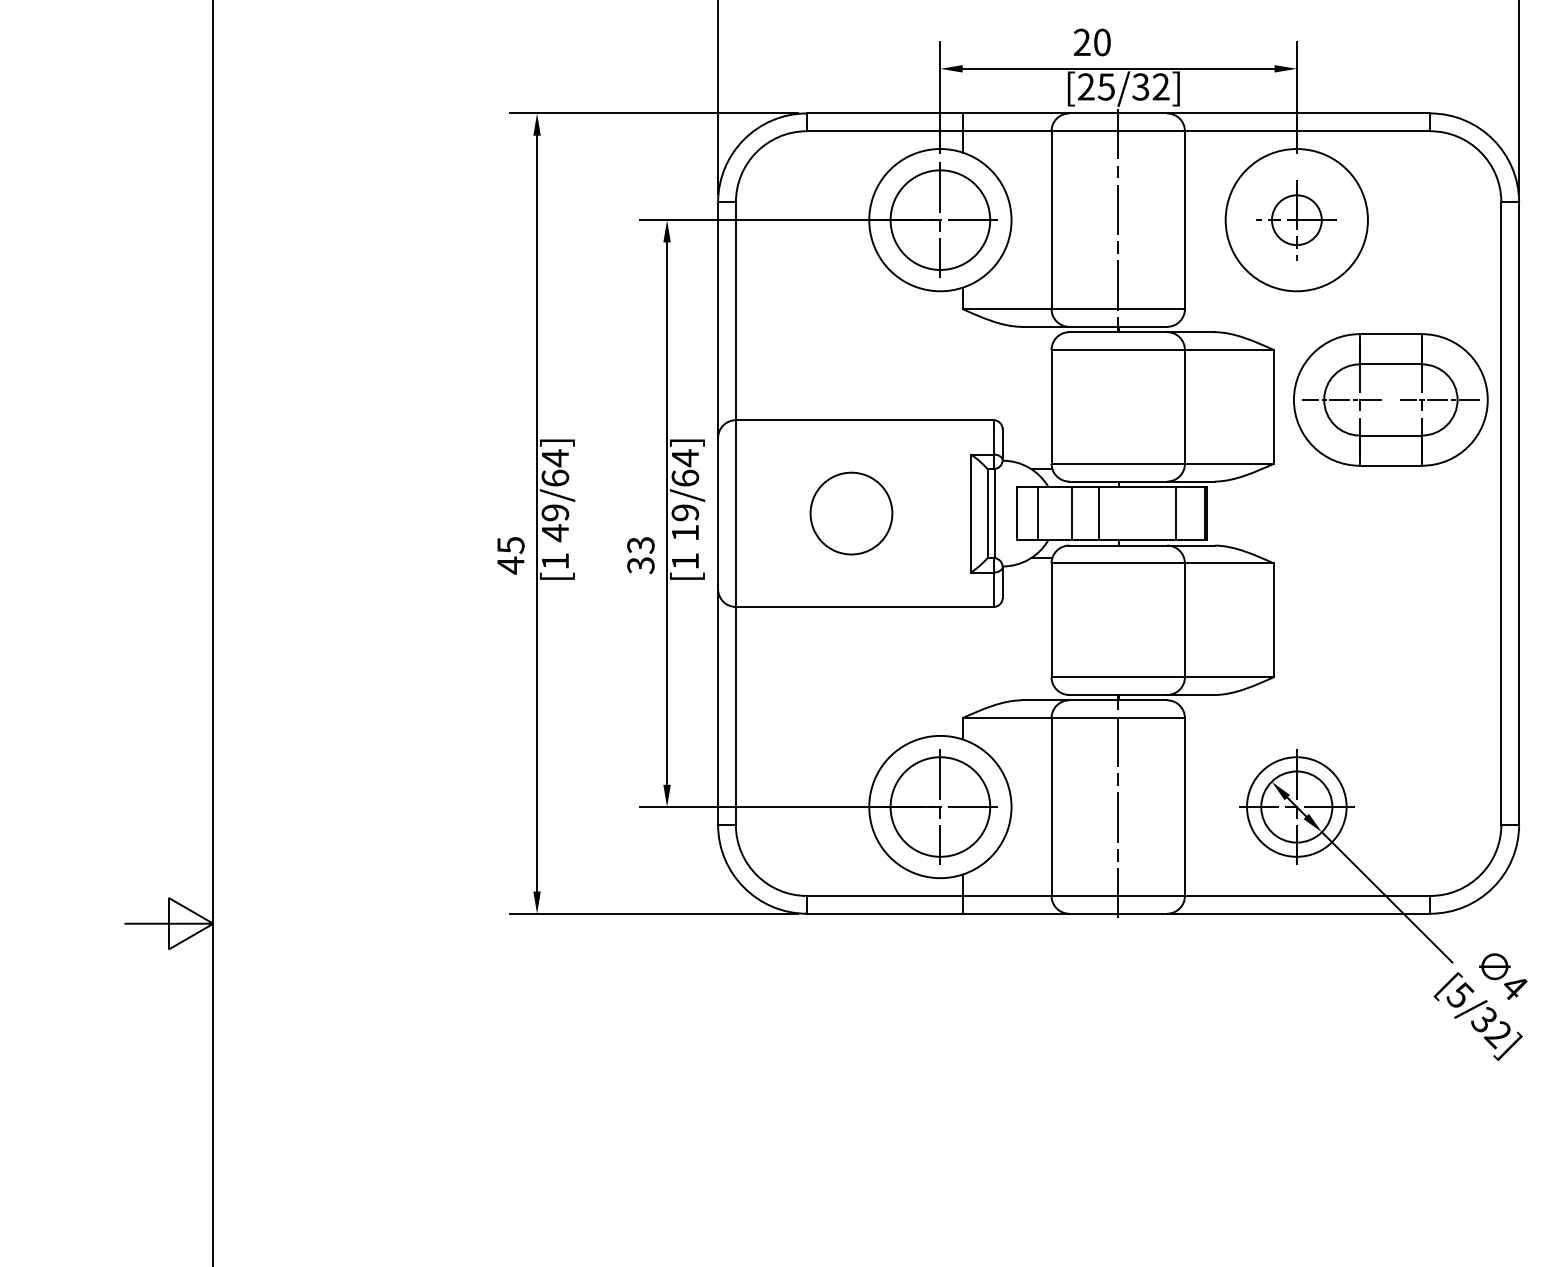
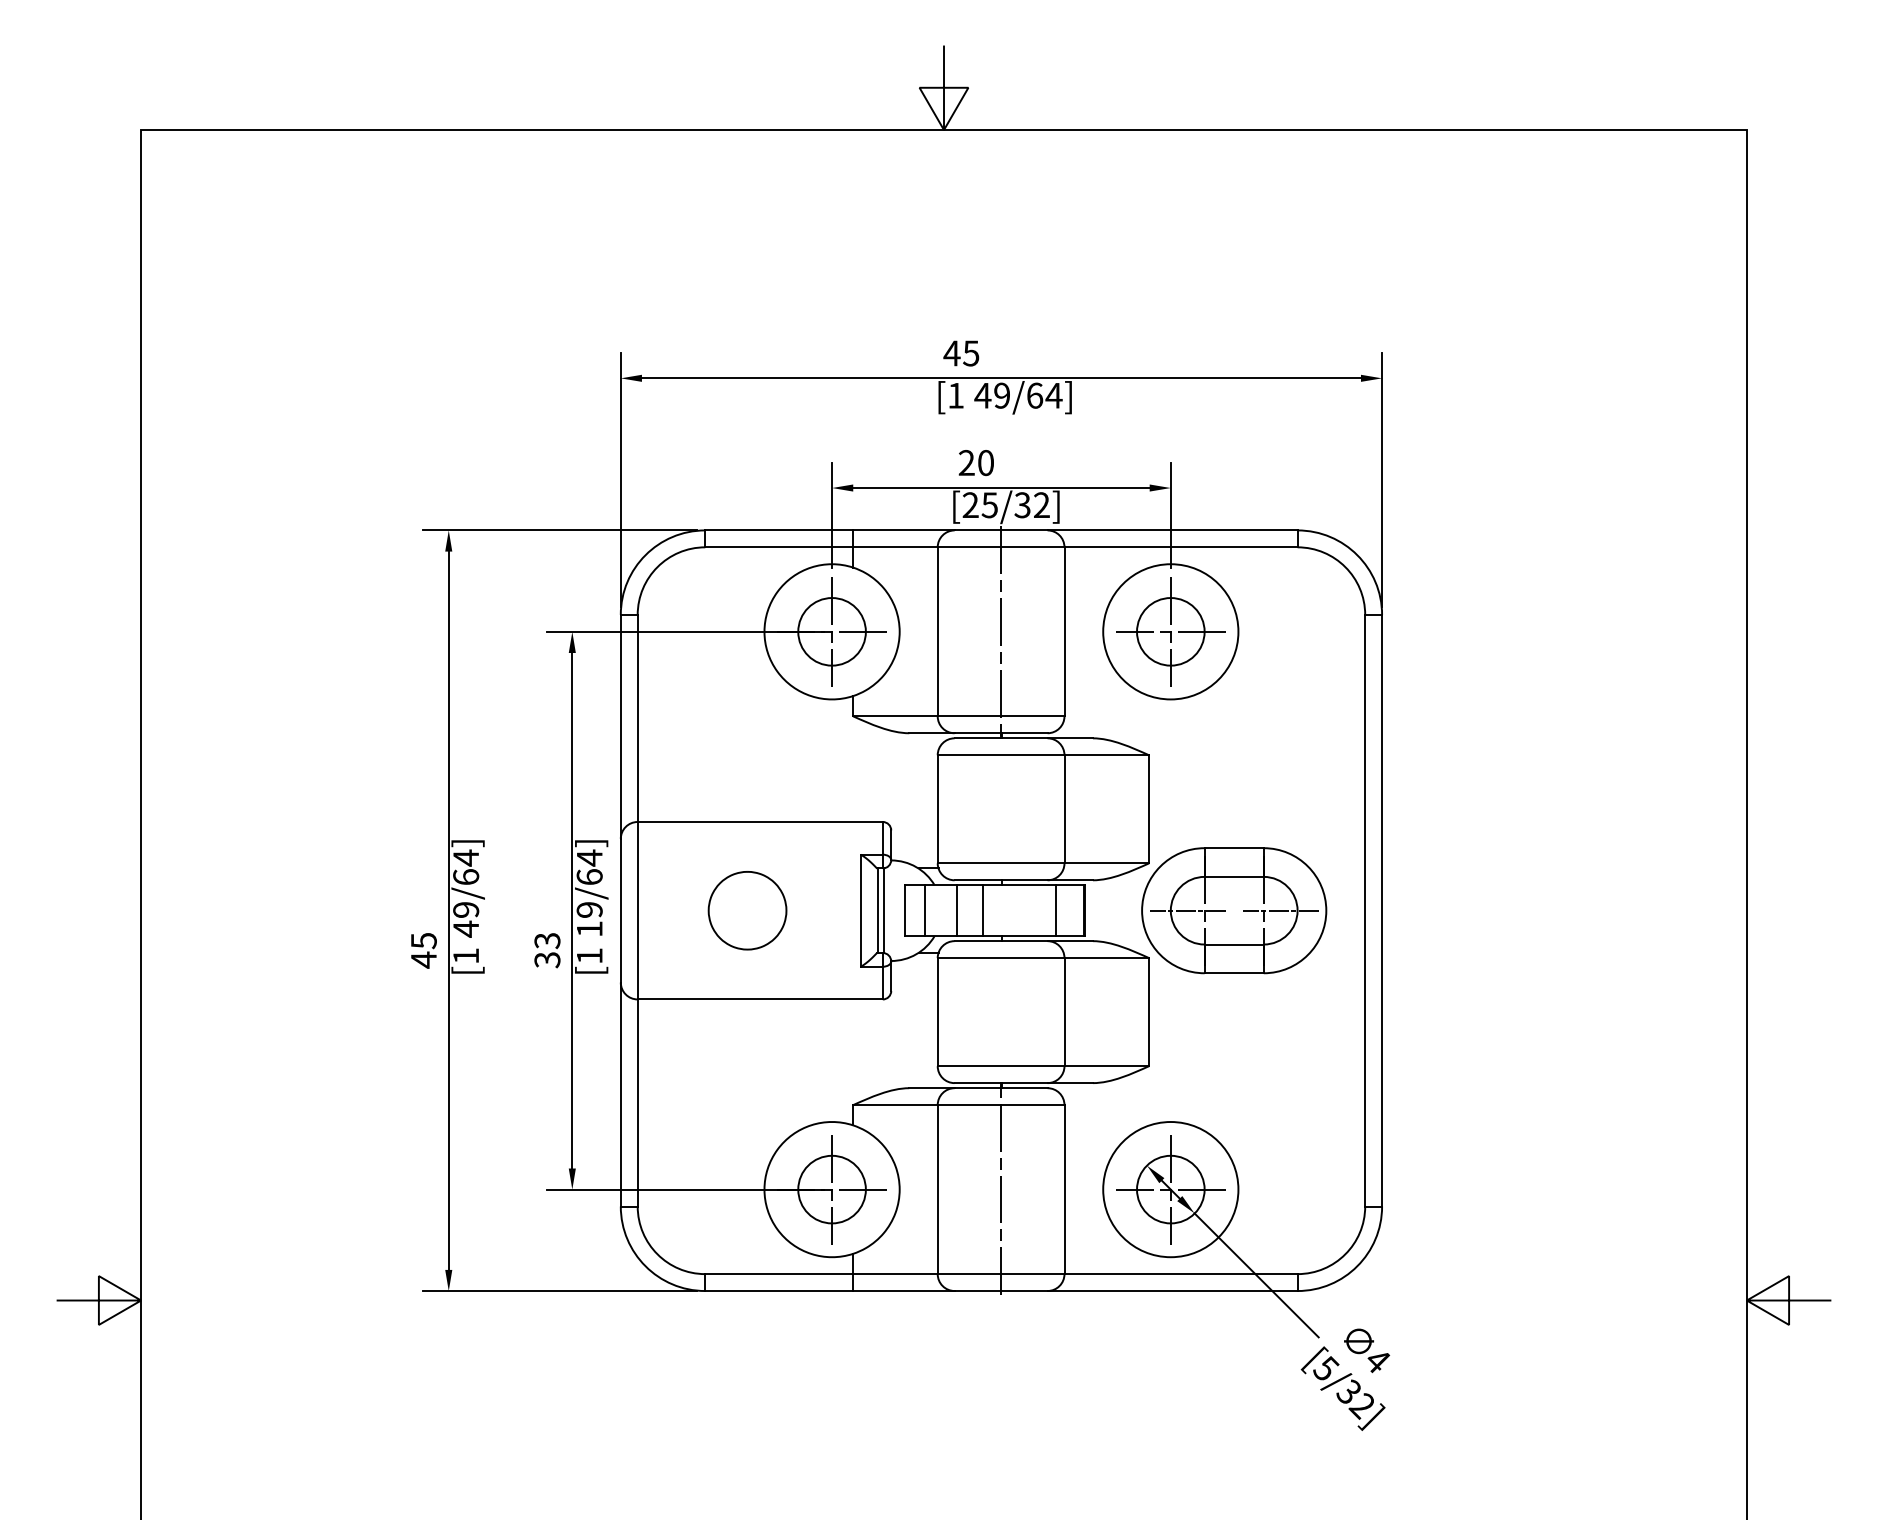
circle: (939, 219) -> (831, 631), size x0.71
part: (1296, 219) -> (1170, 631), size x1.43
part: (1391, 399) -> (1234, 910), moved
circle: (939, 806) -> (831, 1189), size x0.71
circle: (1296, 806) -> (1170, 1189), size x1.43

